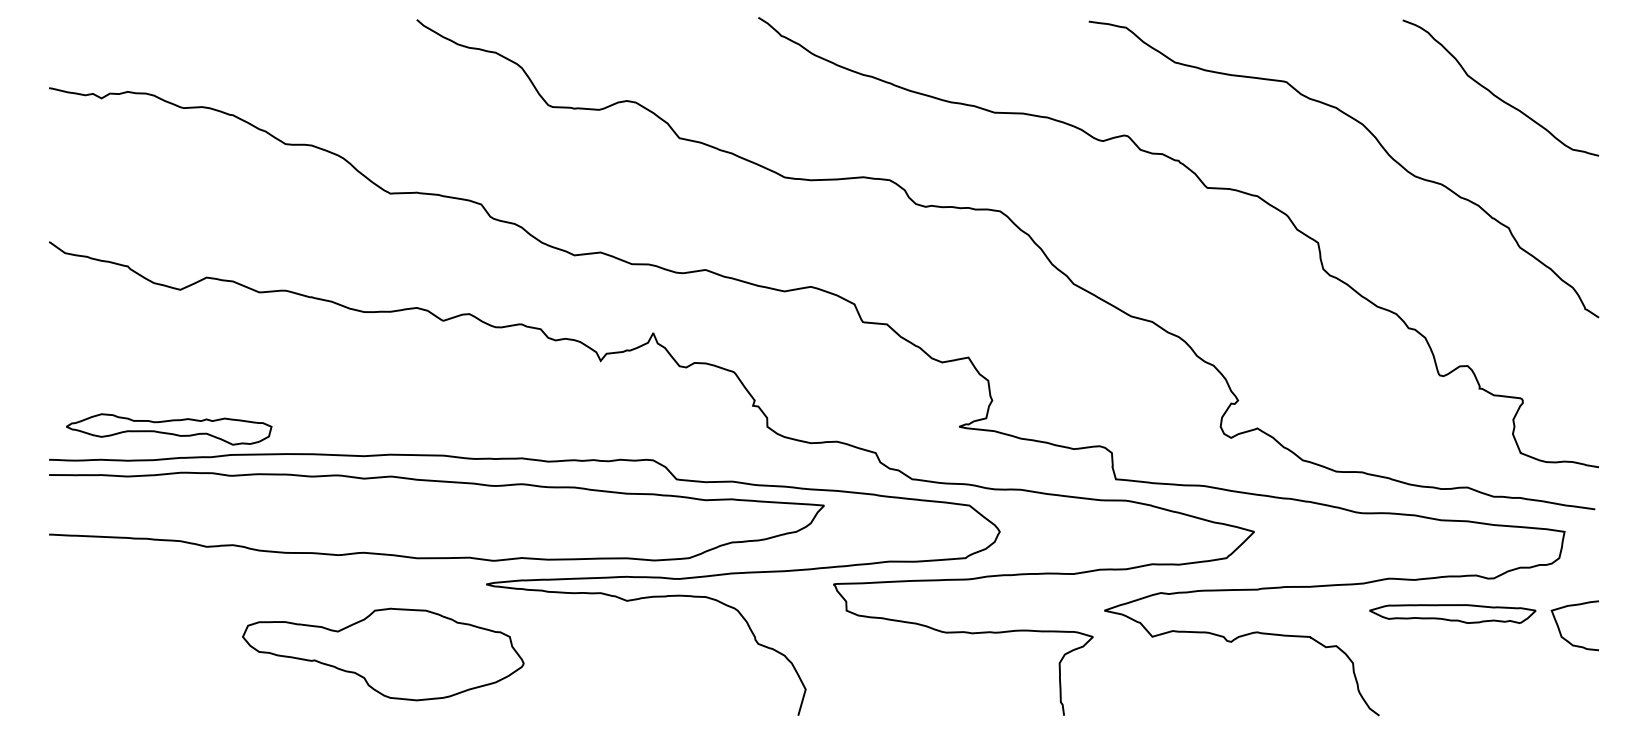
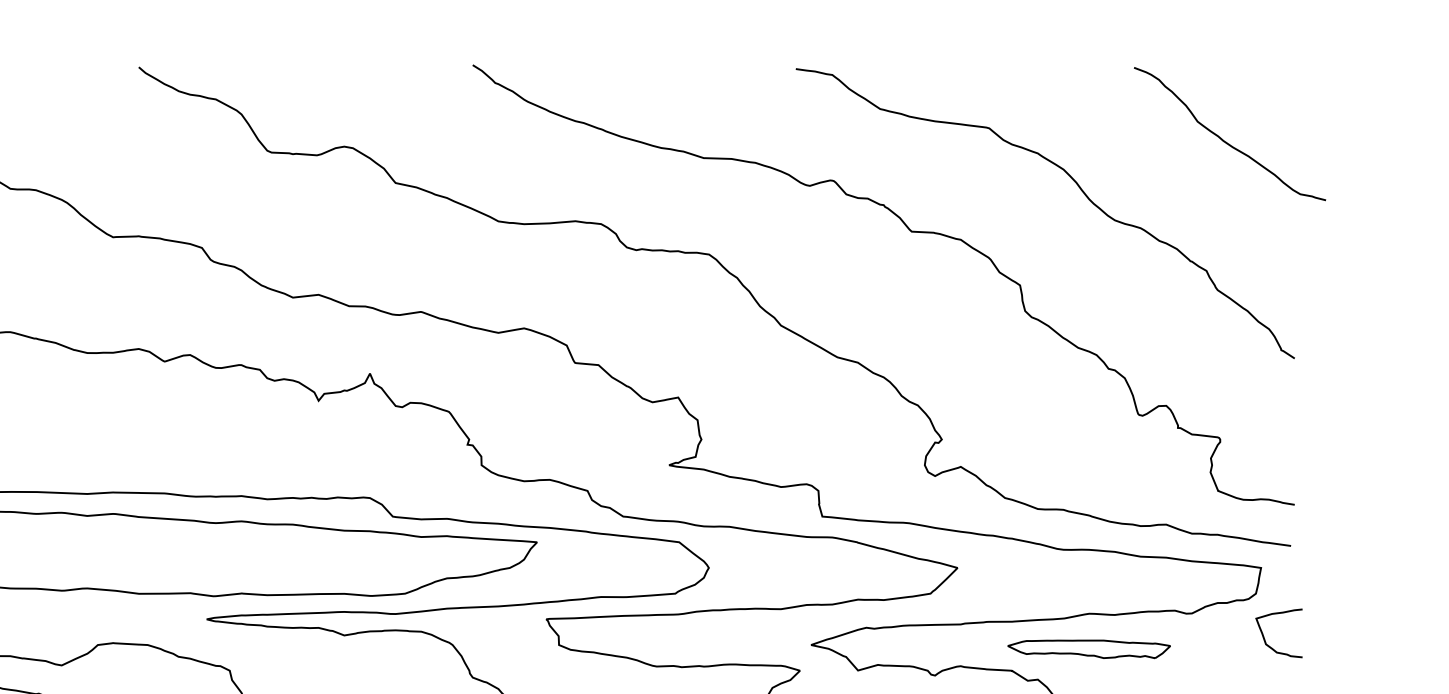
curve: (1495, 94) -> (1224, 140), moved
part: (1452, 613) -> (1088, 648), moved
curve: (1560, 630) -> (1264, 638), moved

